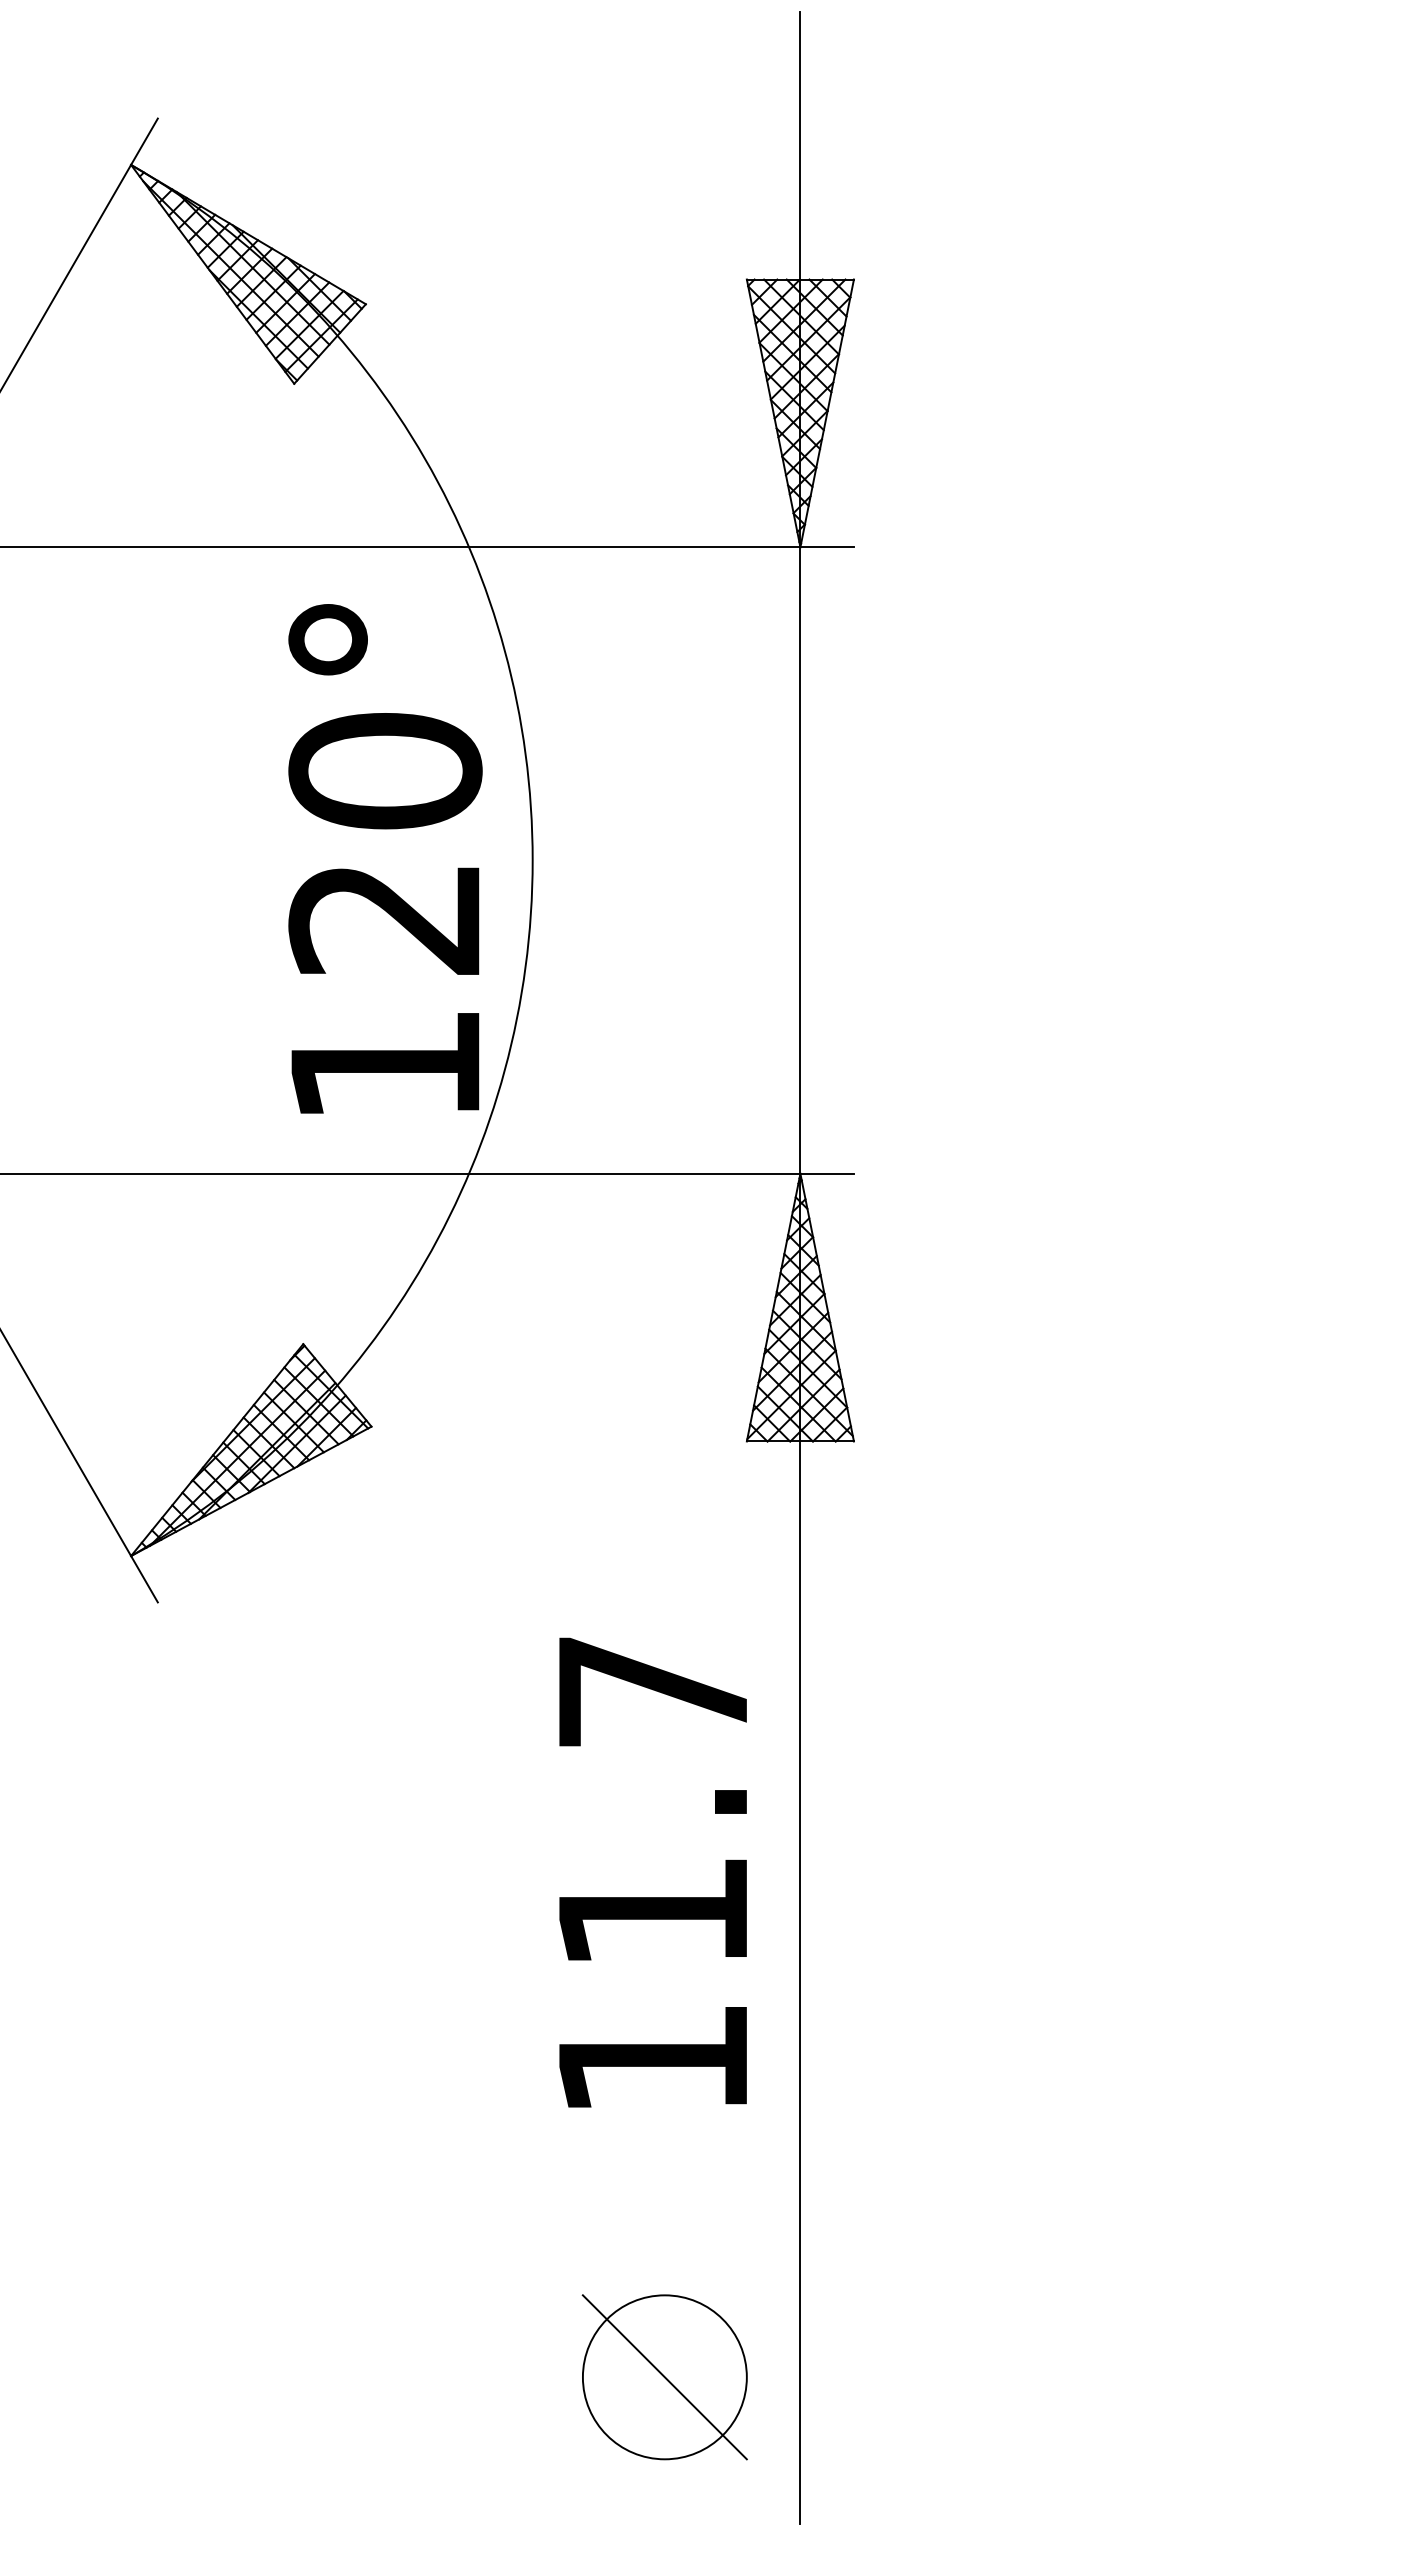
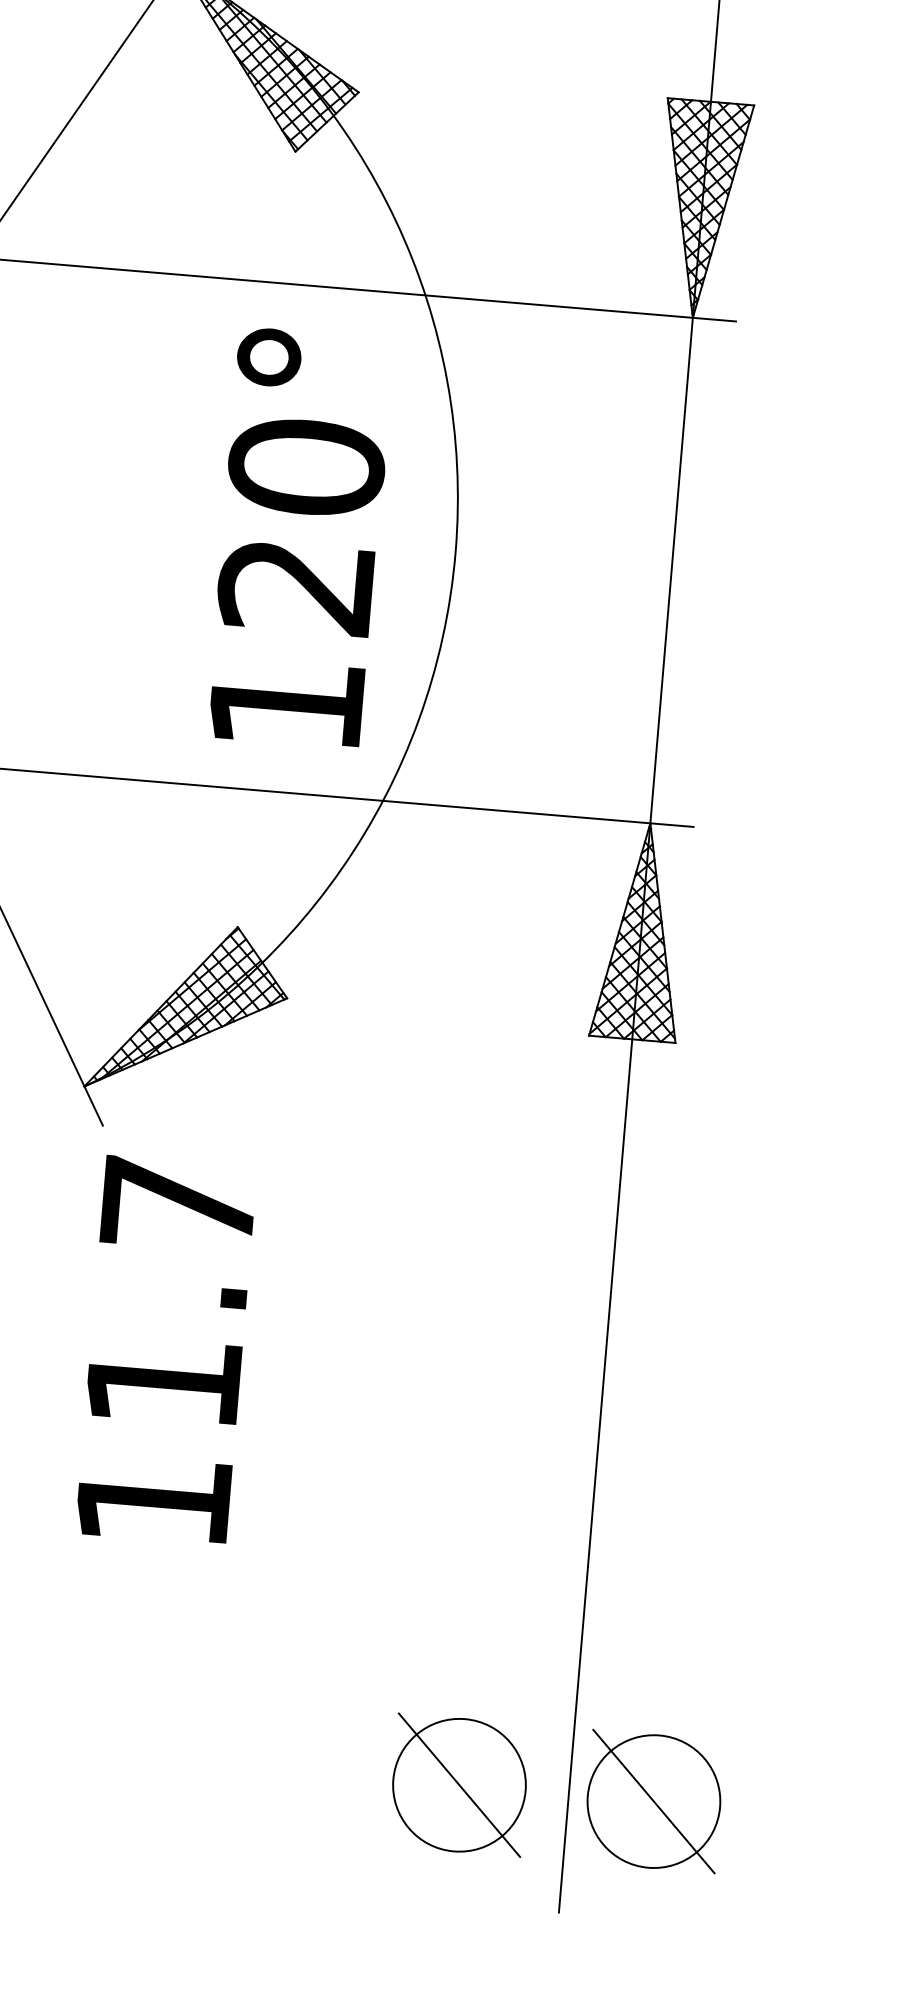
text: (385, 858) -> (300, 537), moved
text: (652, 1872) -> (165, 1350), moved
part: (905, 2377) -> (653, 1801), added

